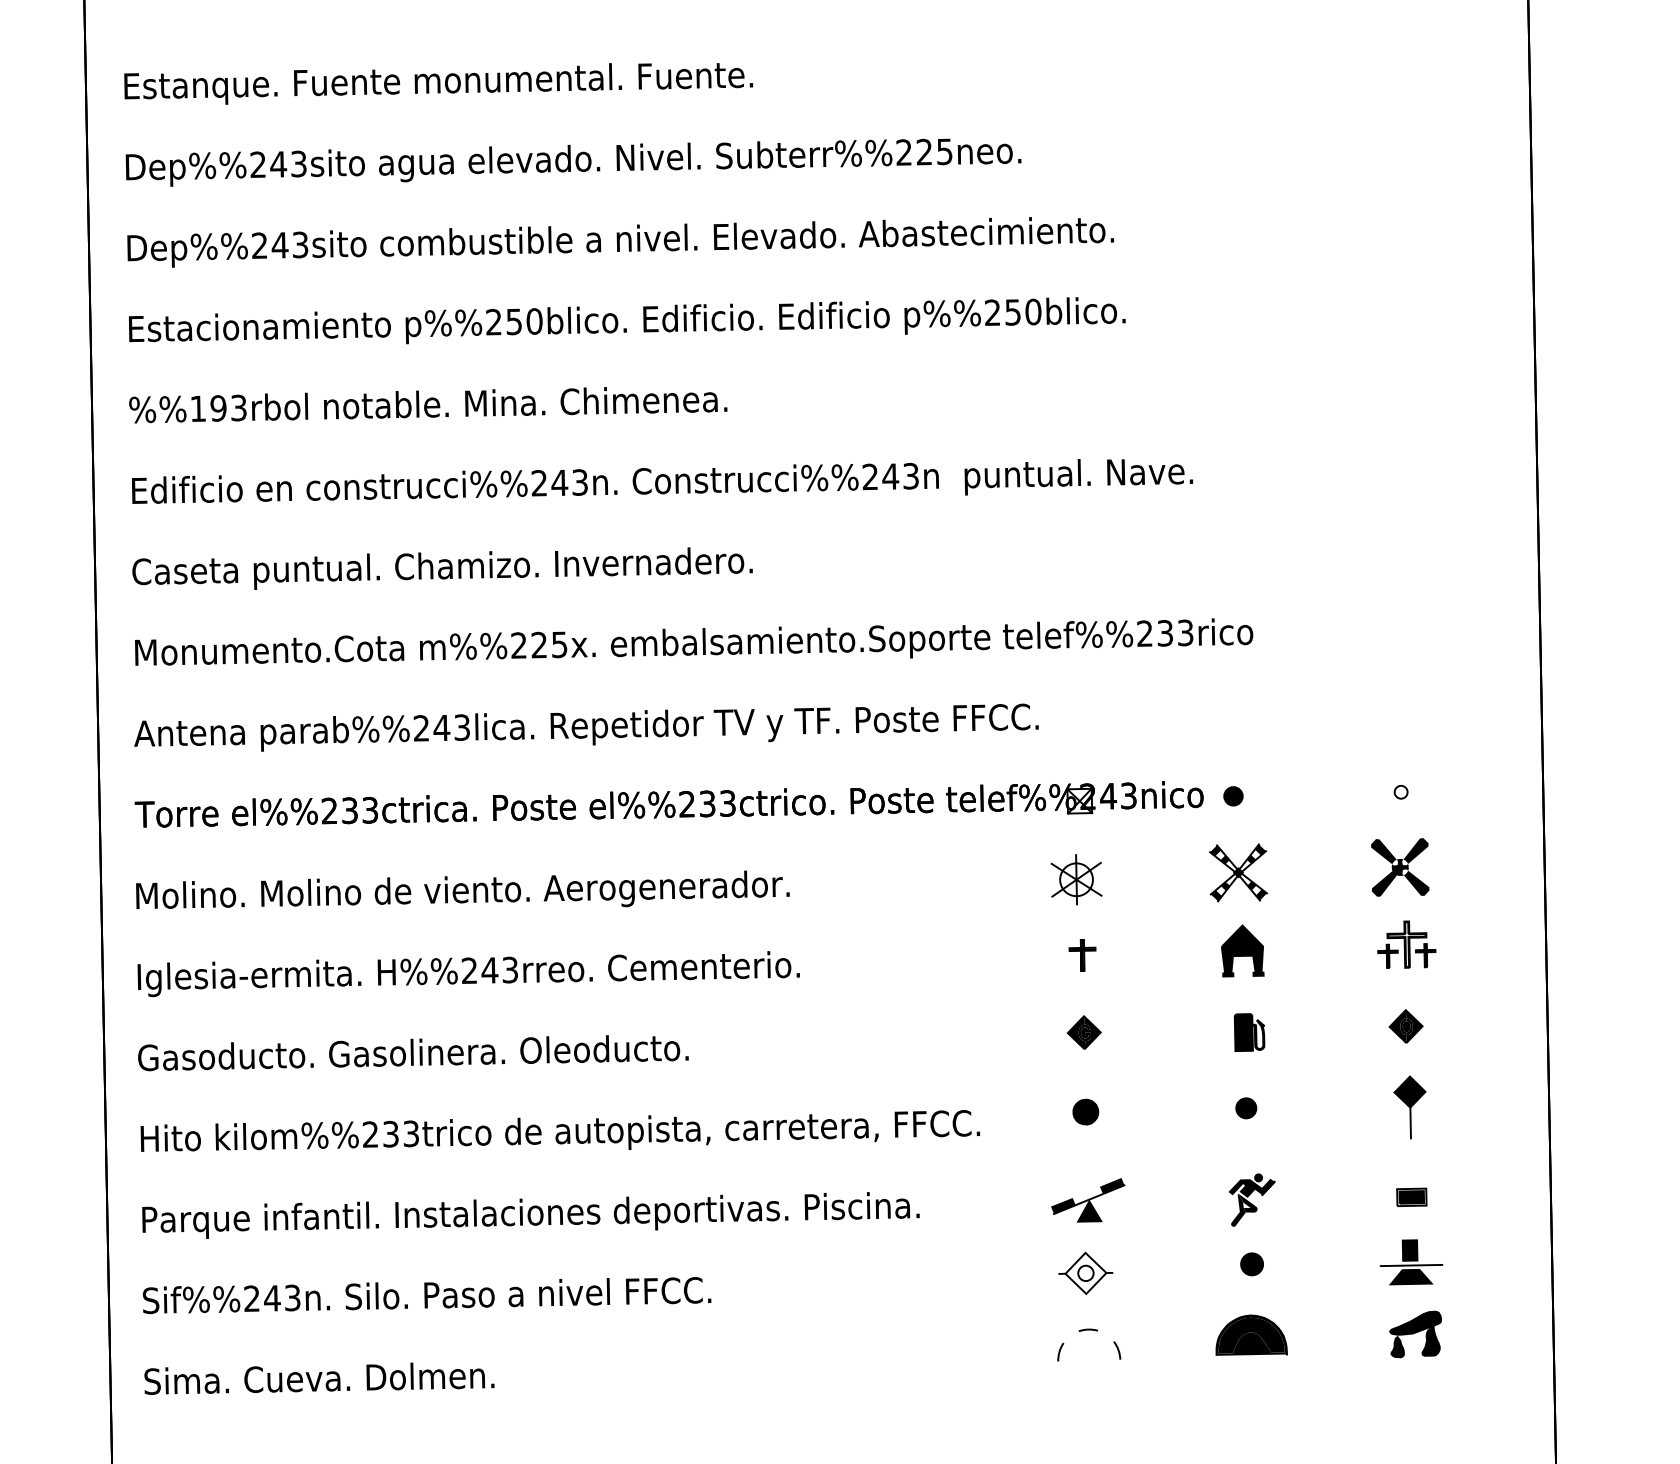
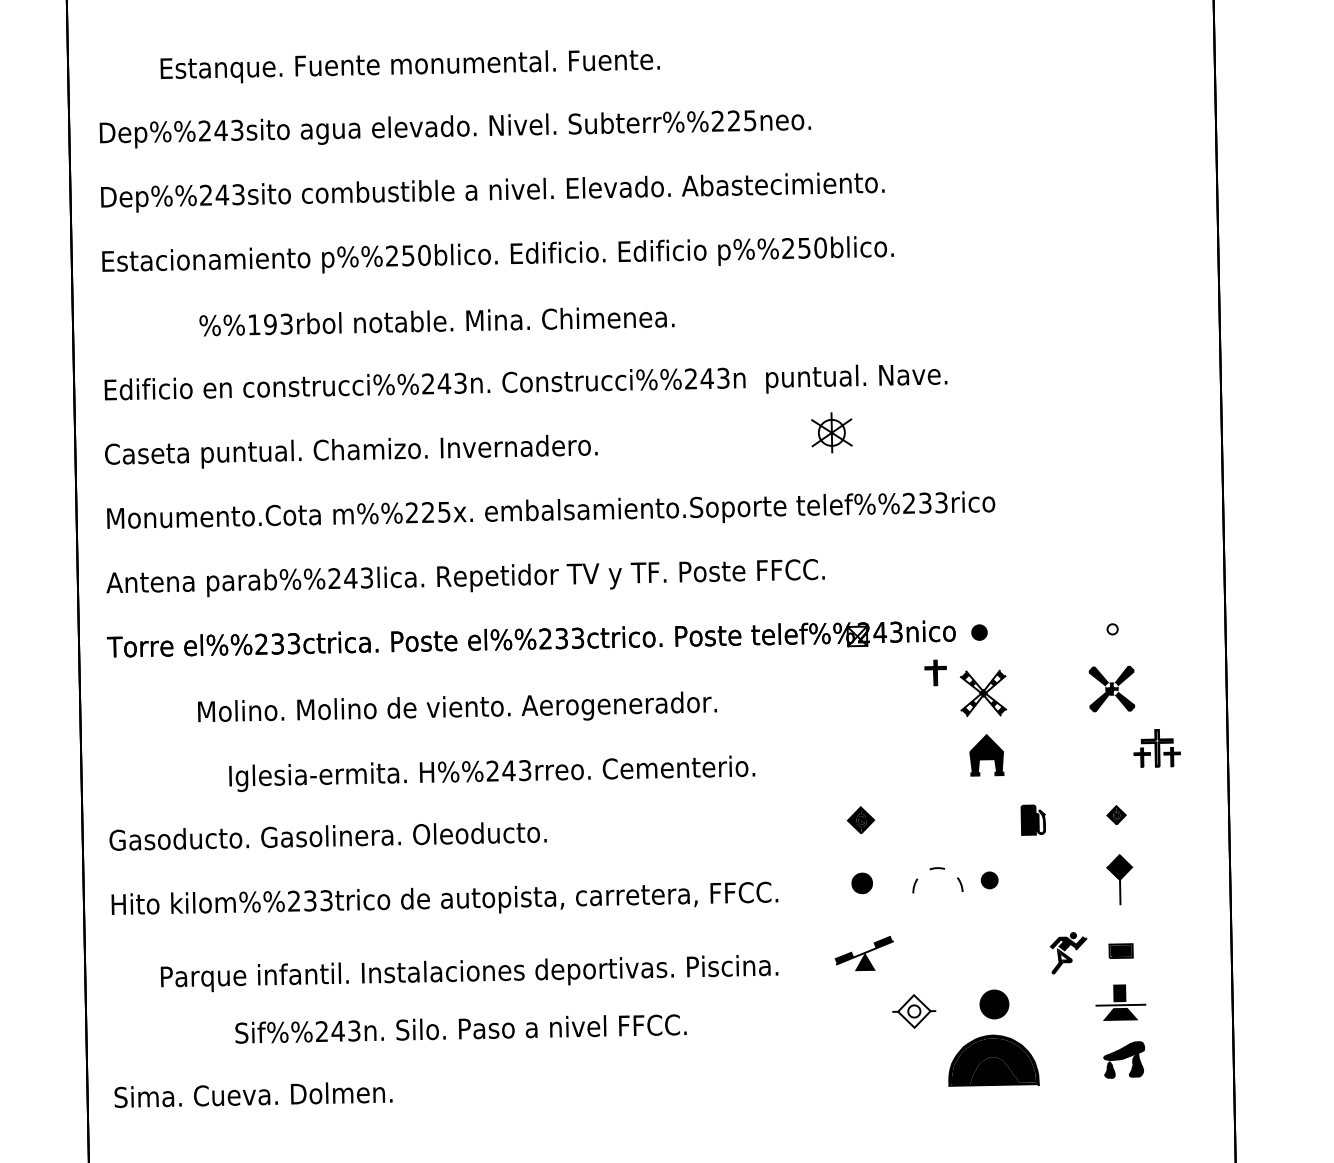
text: (437, 83) -> (409, 66), moved
text: (427, 404) -> (436, 321), moved
part: (1076, 879) -> (831, 432), moved
text: (462, 889) -> (457, 706), moved
part: (1405, 944) -> (1156, 748), moved
part: (1082, 954) -> (935, 672), moved
text: (469, 973) -> (492, 773), moved
part: (1405, 1025) -> (1116, 814), size x0.7
part: (1248, 1031) -> (1032, 819), moved
part: (1252, 1200) -> (1068, 953), moved
text: (530, 1215) -> (469, 973), moved
part: (1251, 1263) -> (993, 1003), size x1.6
part: (1086, 1273) -> (914, 1011), moved
text: (426, 1294) -> (460, 1028), moved
part: (1087, 1331) -> (936, 869), moved
part: (1251, 1335) -> (993, 1060), size x1.6

